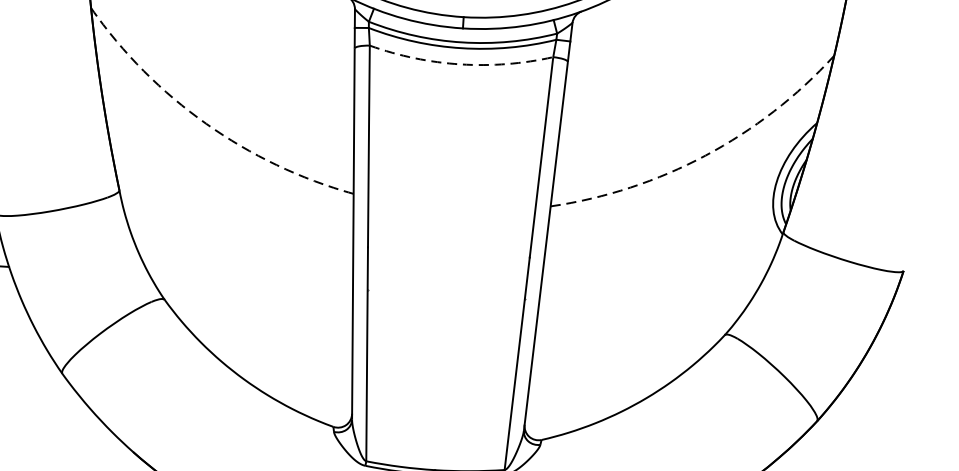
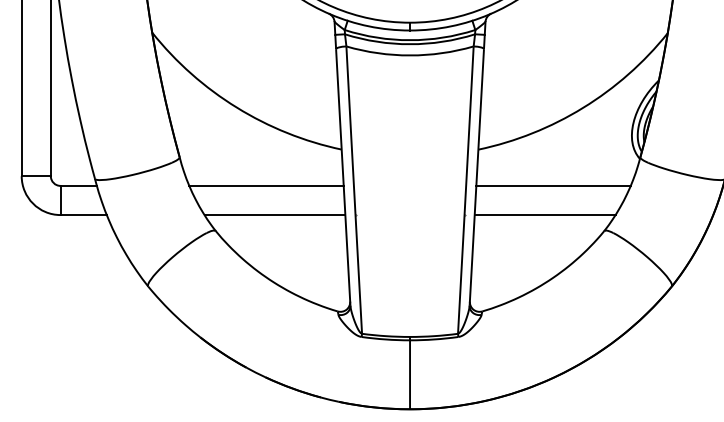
arc: (461, 64) -> (410, 55), dashed -> solid
arc: (205, 123) -> (236, 107), dashed -> solid
arc: (706, 155) -> (583, 107), dashed -> solid
line: (241, 238) -> (266, 185), added
line: (655, 264) -> (553, 185), added
line: (250, 282) -> (274, 215), added
line: (640, 307) -> (544, 215), added

